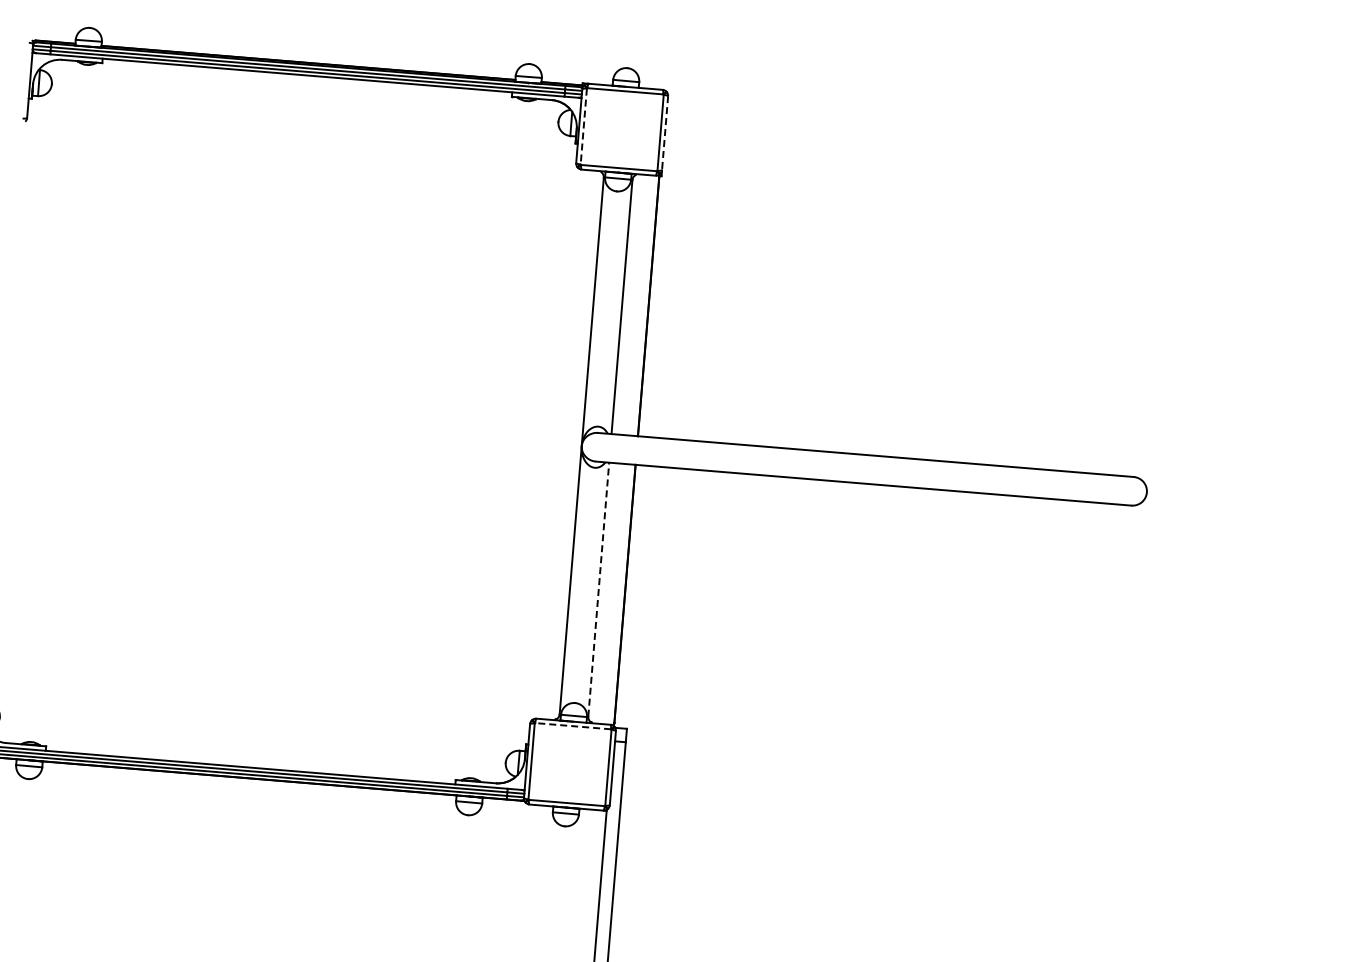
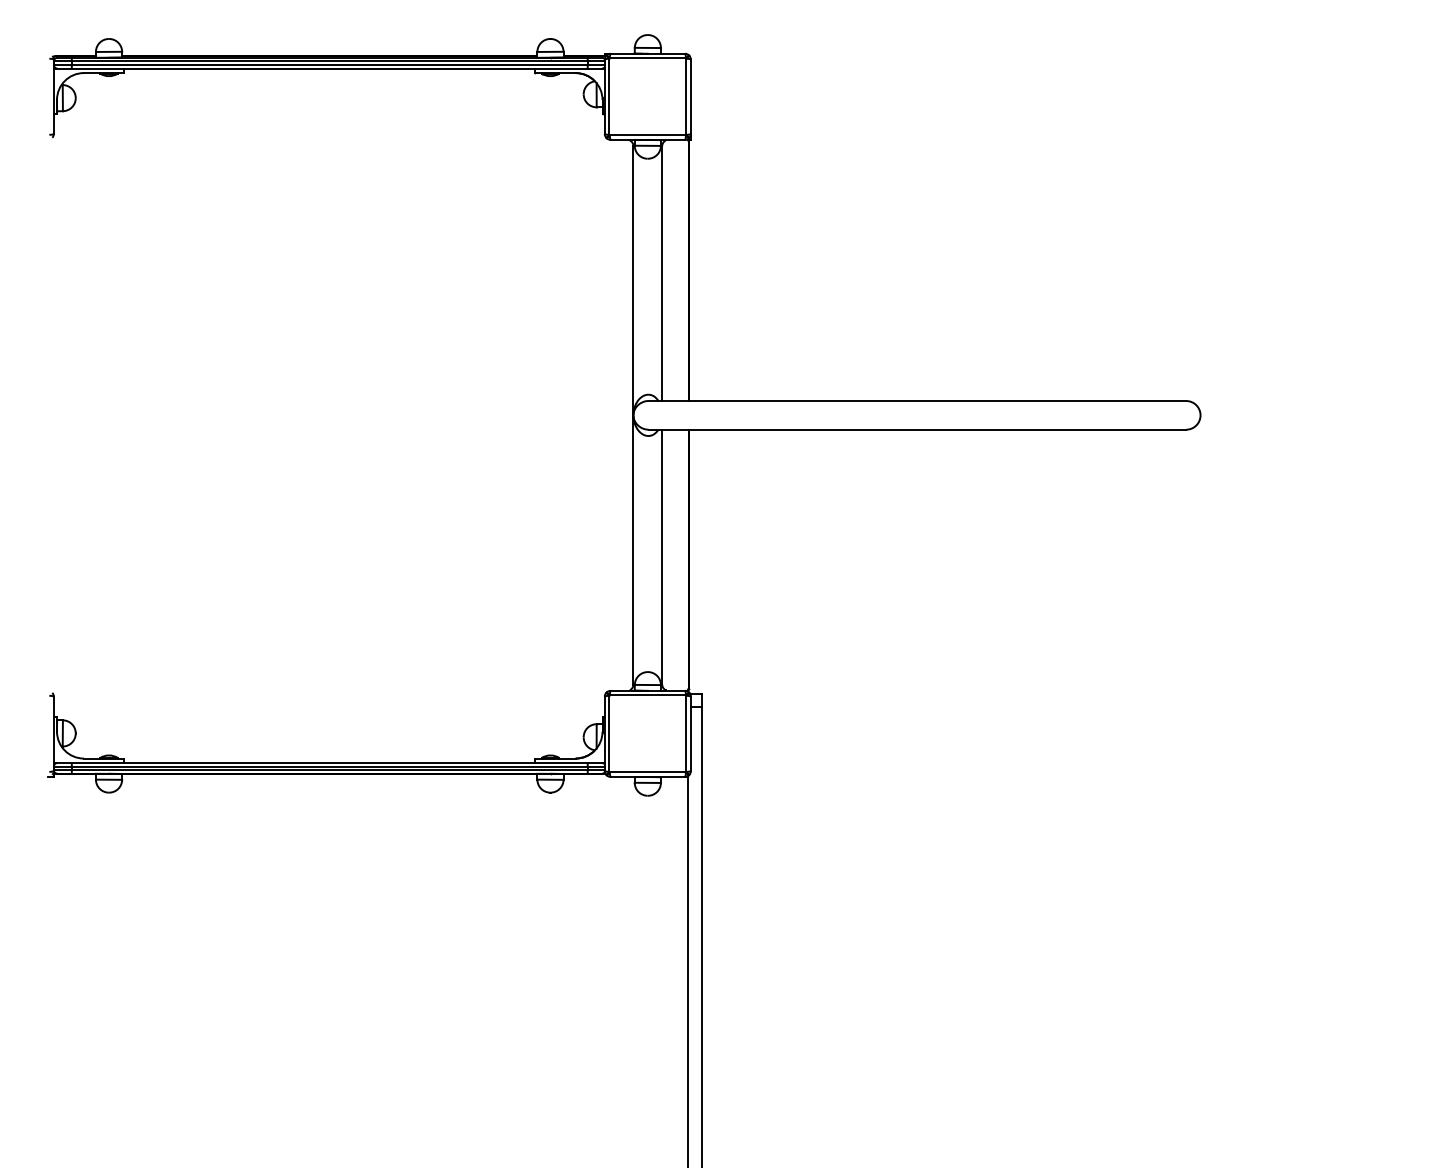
line: (583, 127) -> (609, 97), dashed -> solid
line: (664, 133) -> (690, 97), dashed -> solid
line: (599, 589) -> (662, 556), dashed -> solid
line: (572, 726) -> (647, 695), dashed -> solid

